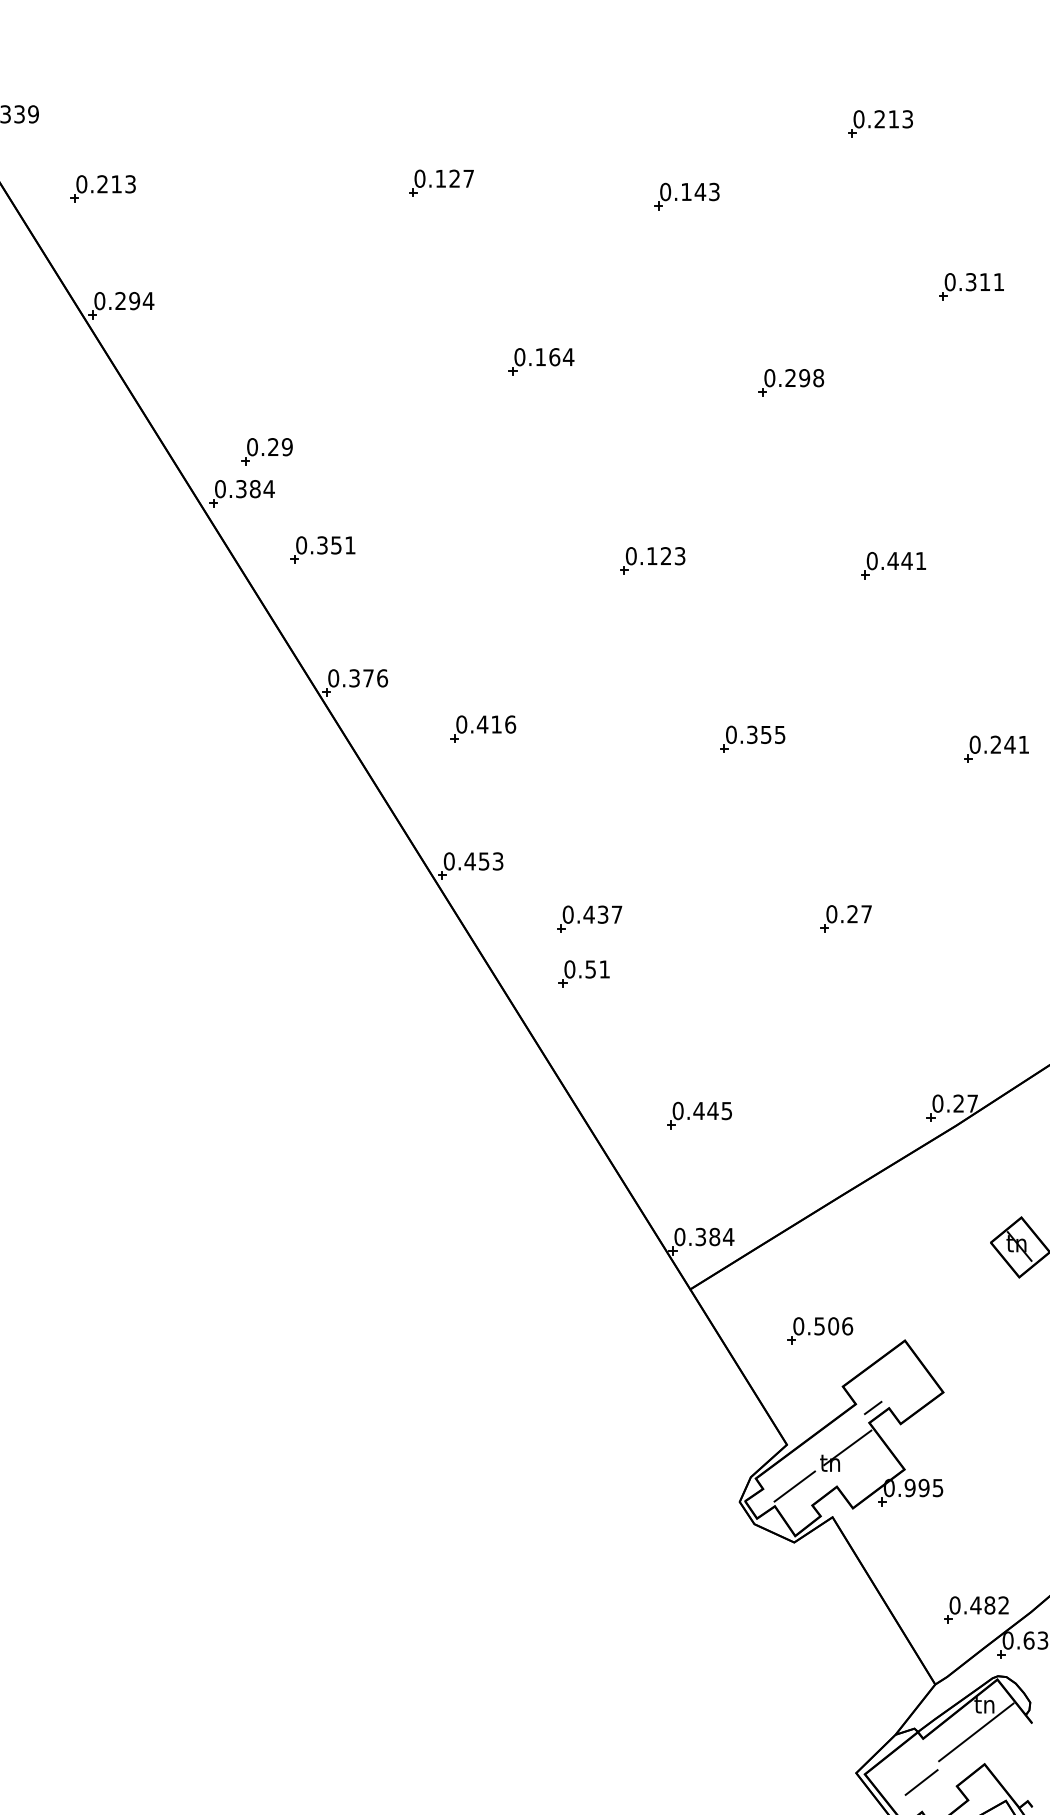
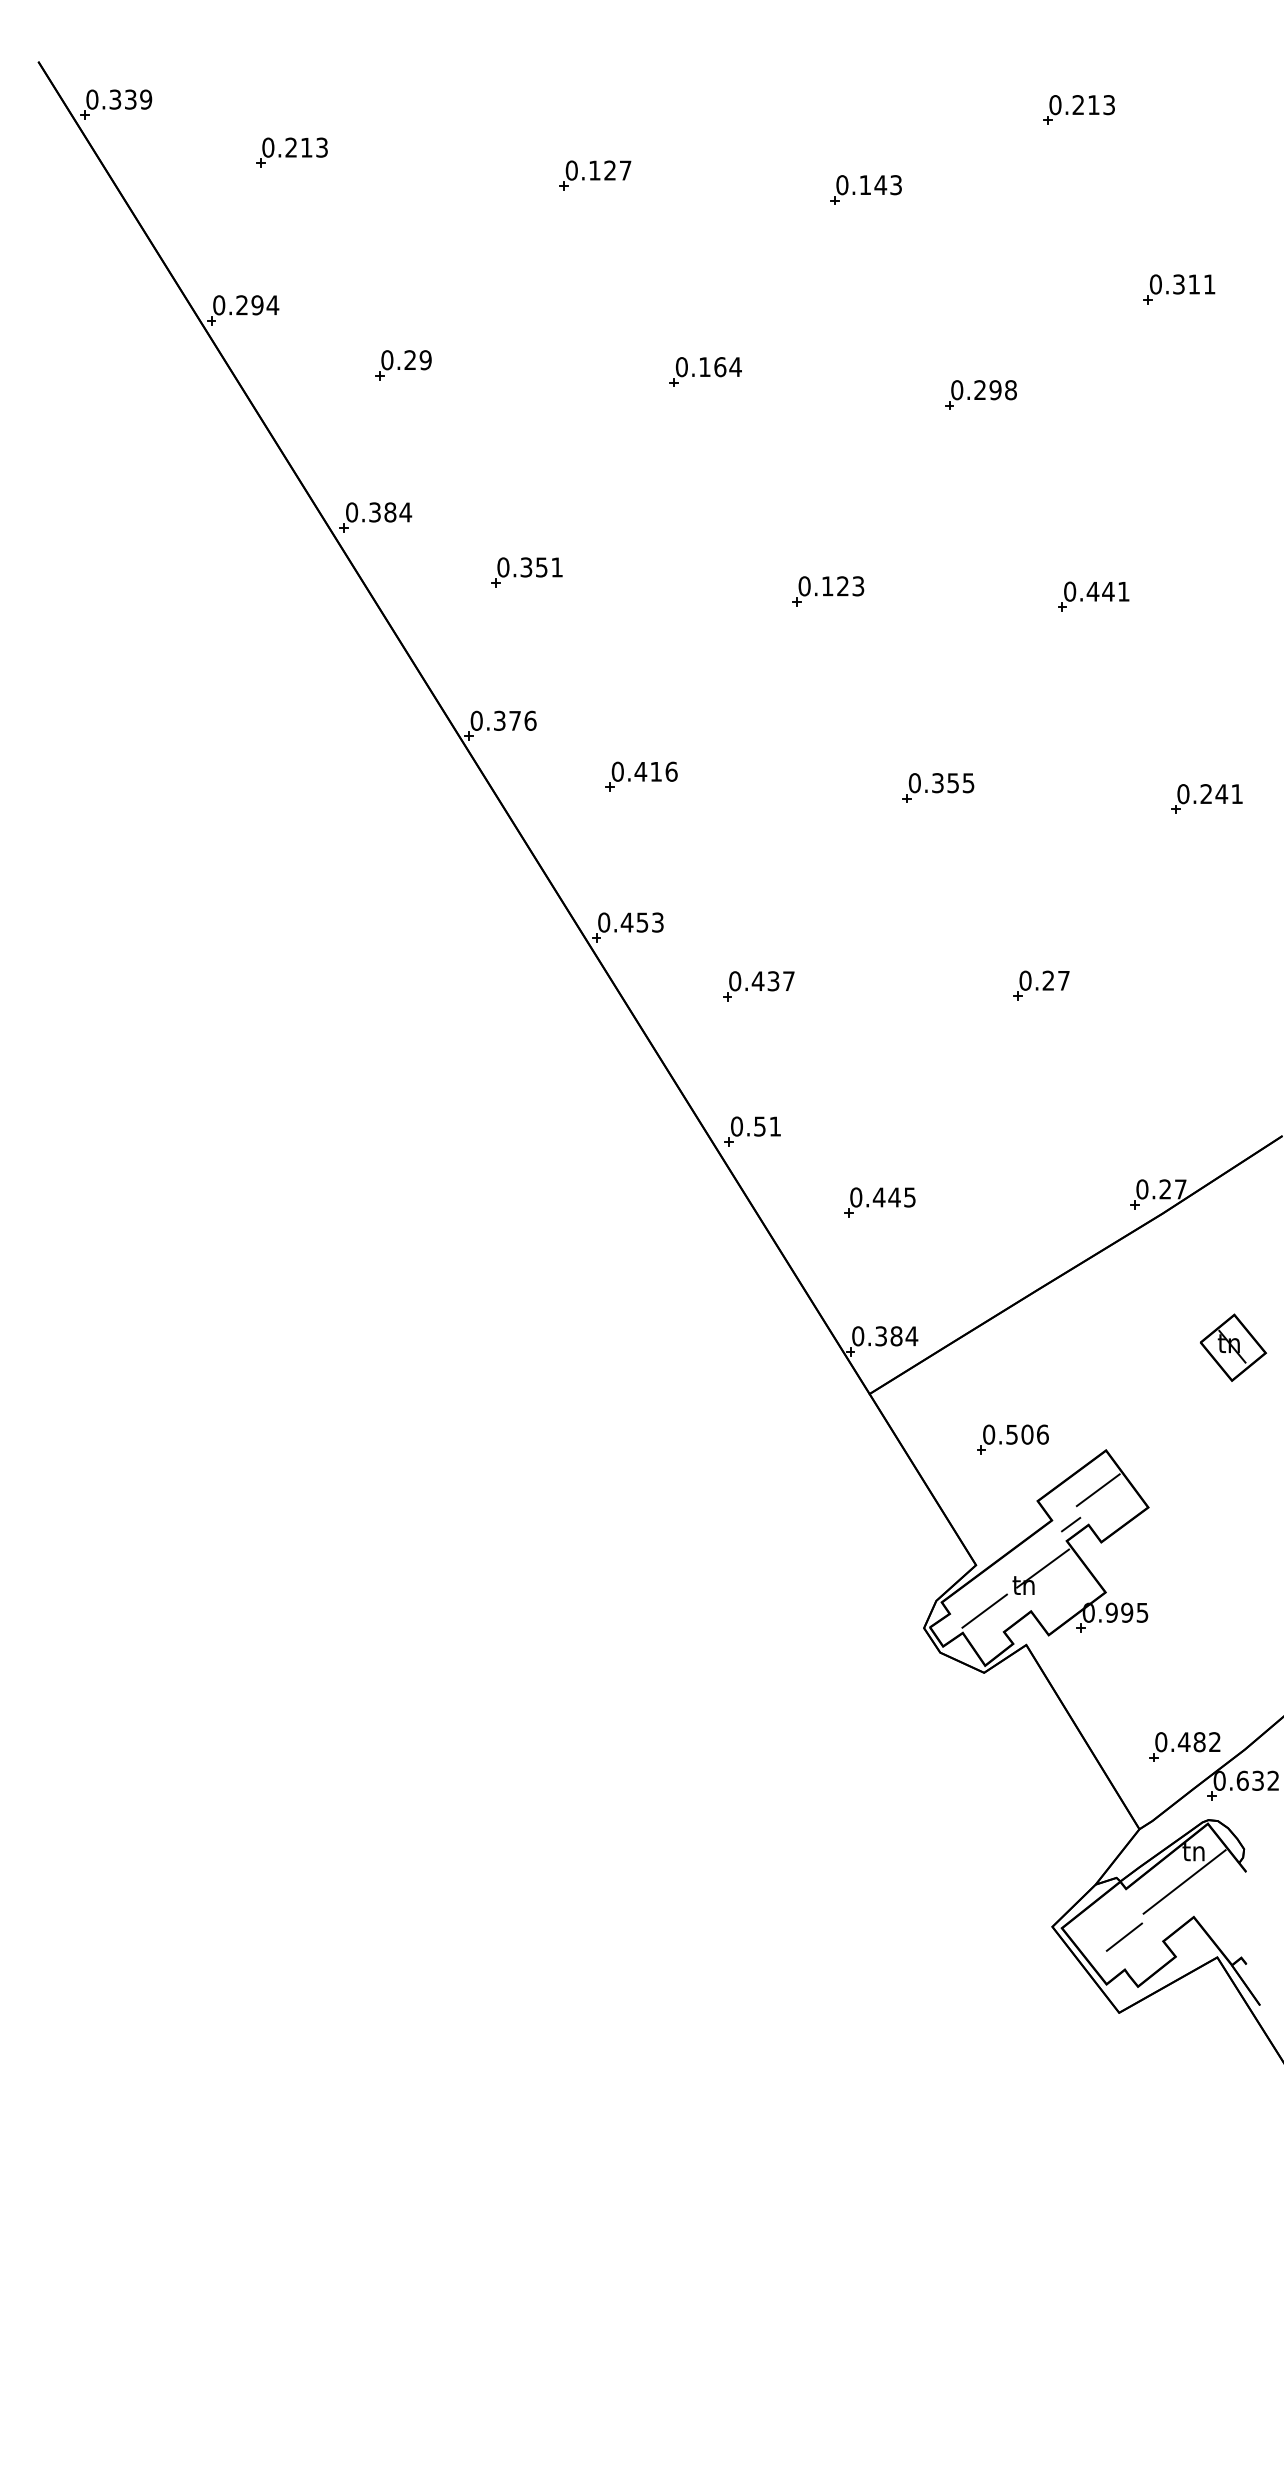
part: (102, 188) -> (291, 152), moved
part: (267, 451) -> (403, 365), moved
part: (322, 549) -> (526, 572), moved
part: (583, 973) -> (752, 1131), moved
line: (897, 1376) -> (1097, 1490), added

